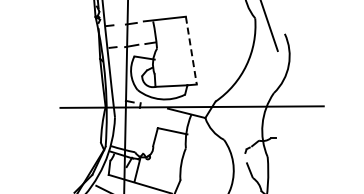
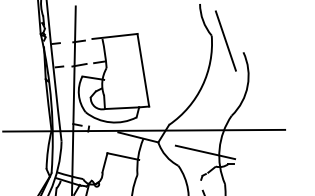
line: (191, 51) -> (143, 71), dashed -> solid
line: (249, 127) -> (205, 152), added

